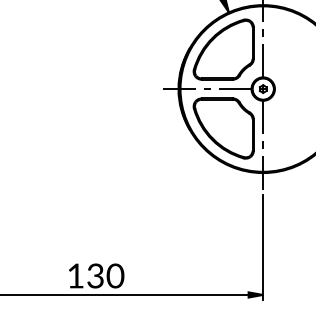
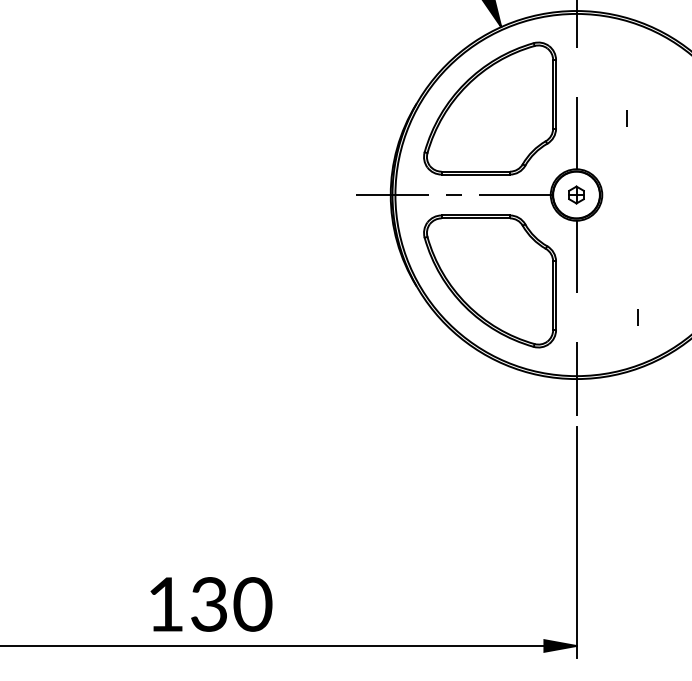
curve: (262, 32) -> (625, 117), moved
curve: (262, 144) -> (636, 316), moved

